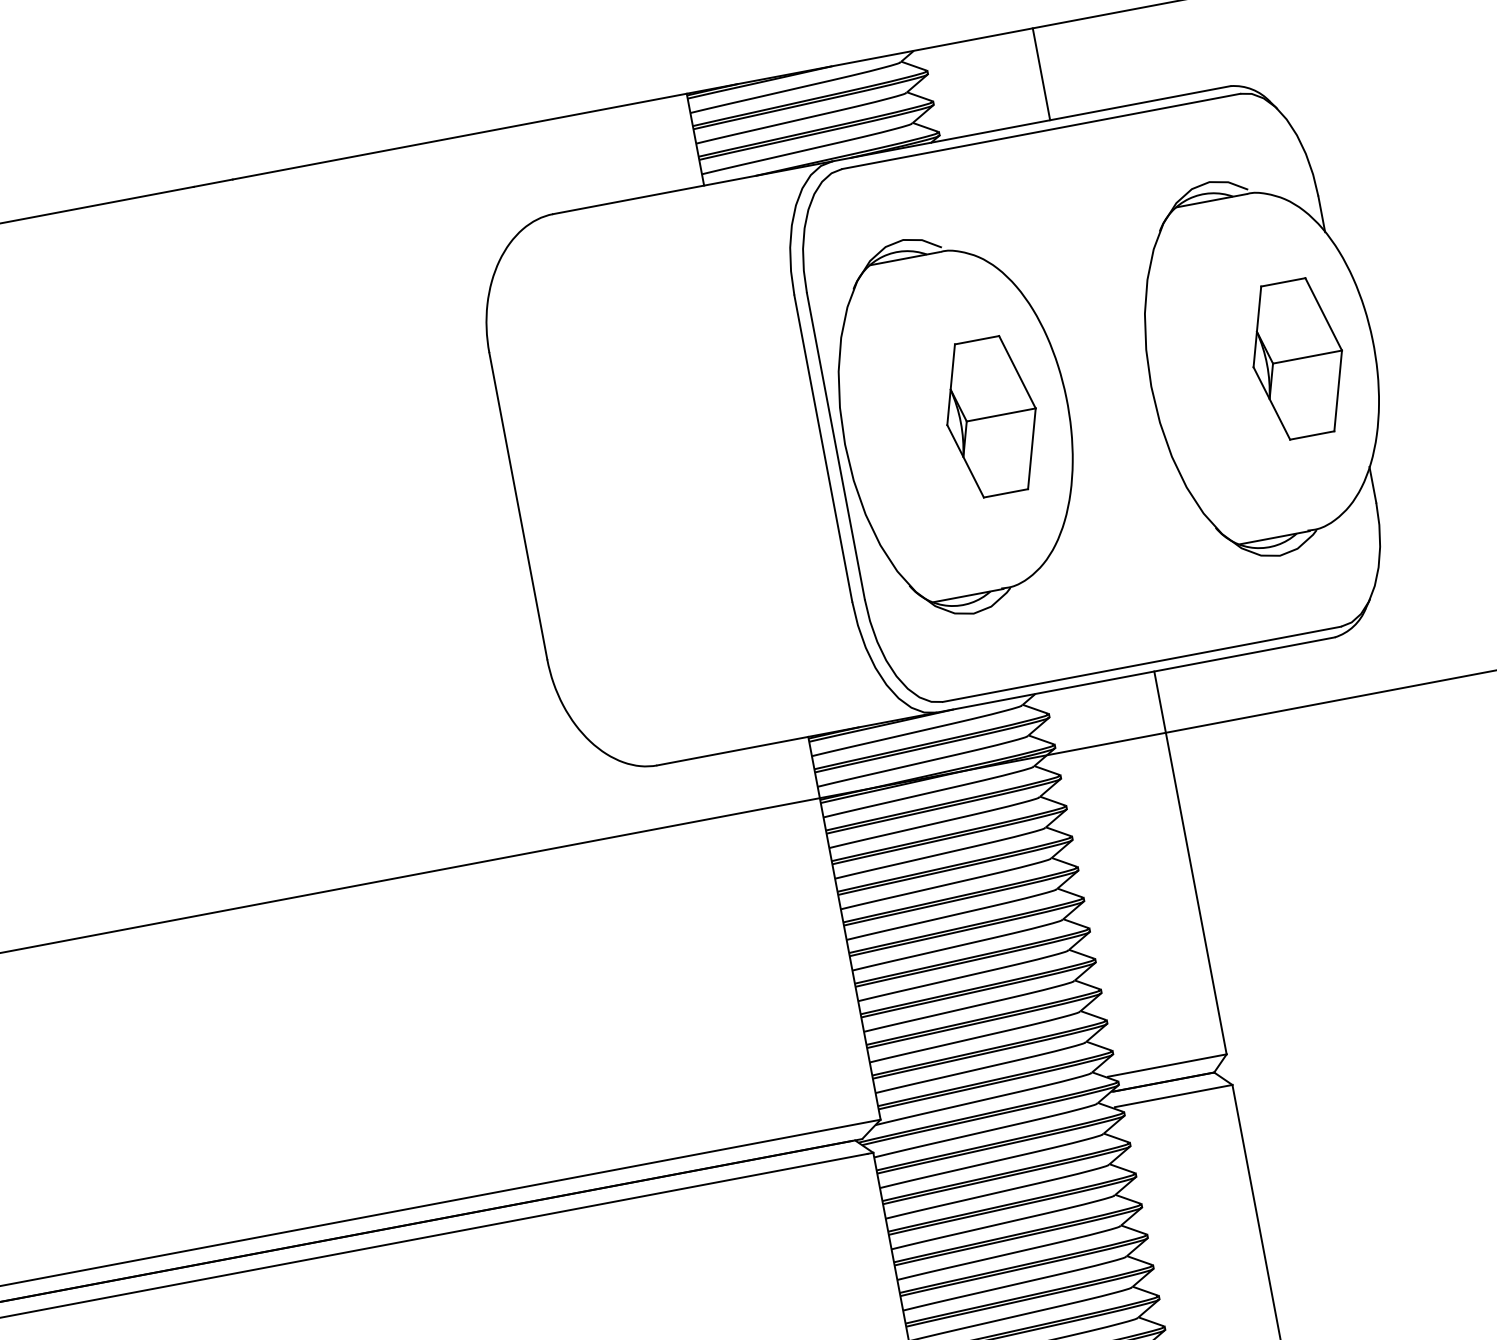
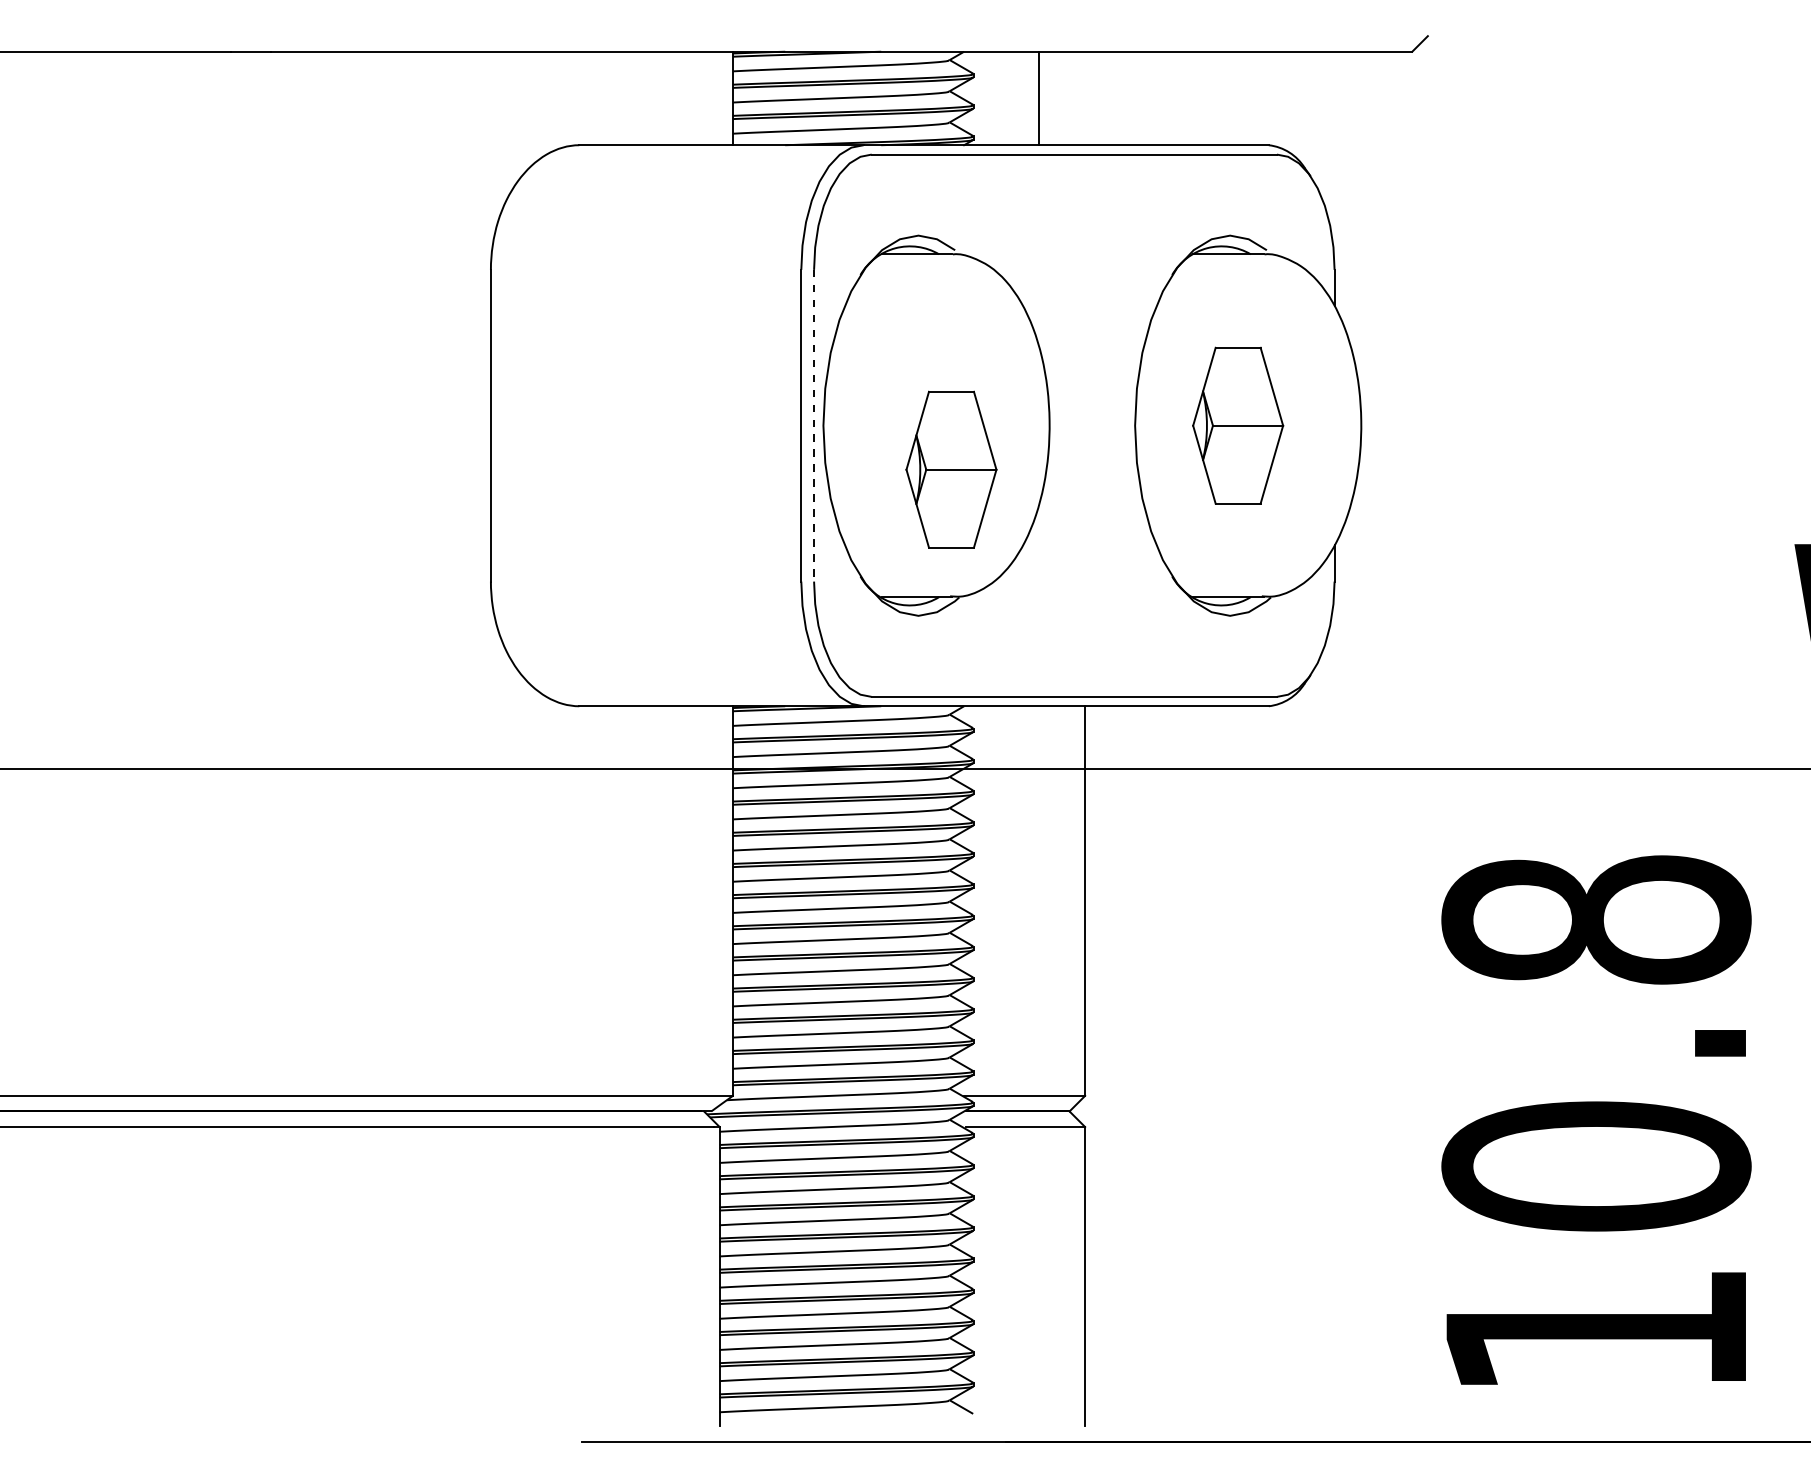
line: (1041, 74) -> (1039, 98), moved
part: (1298, 358) -> (1238, 425), moved
part: (991, 416) -> (951, 469), moved
line: (836, 445) -> (814, 425), solid -> dashed

